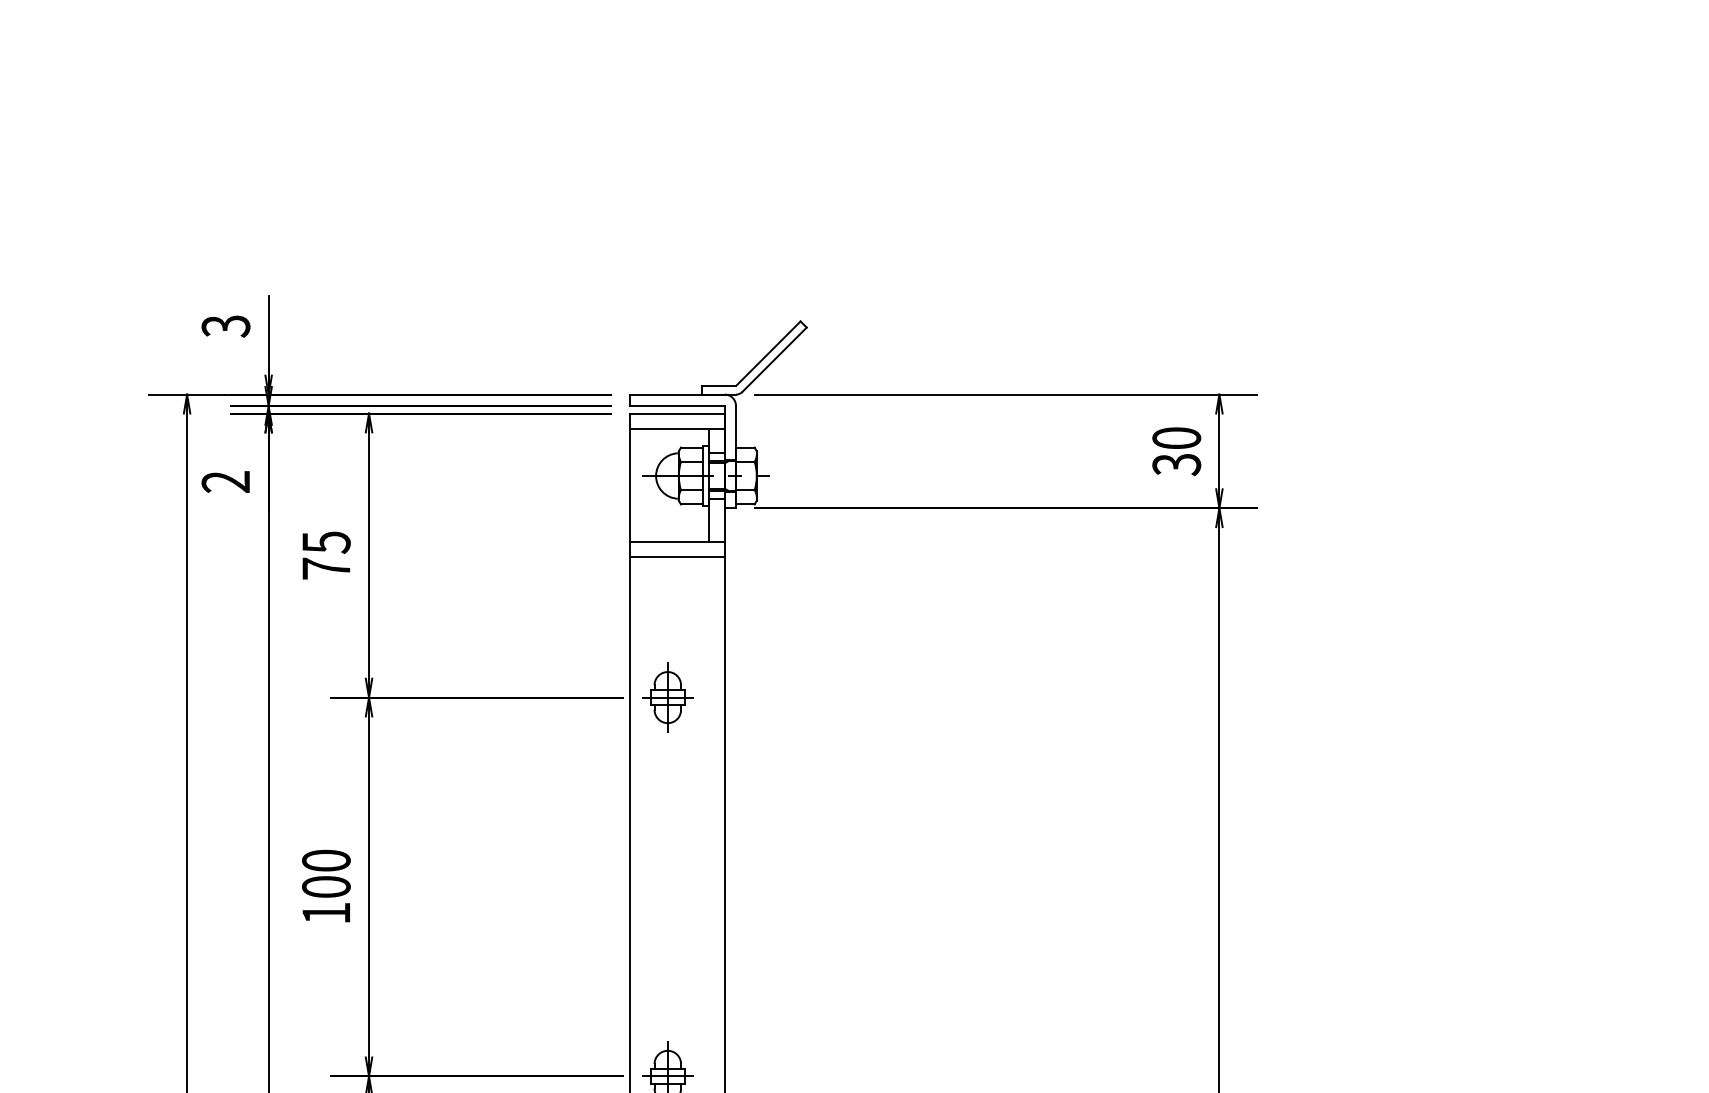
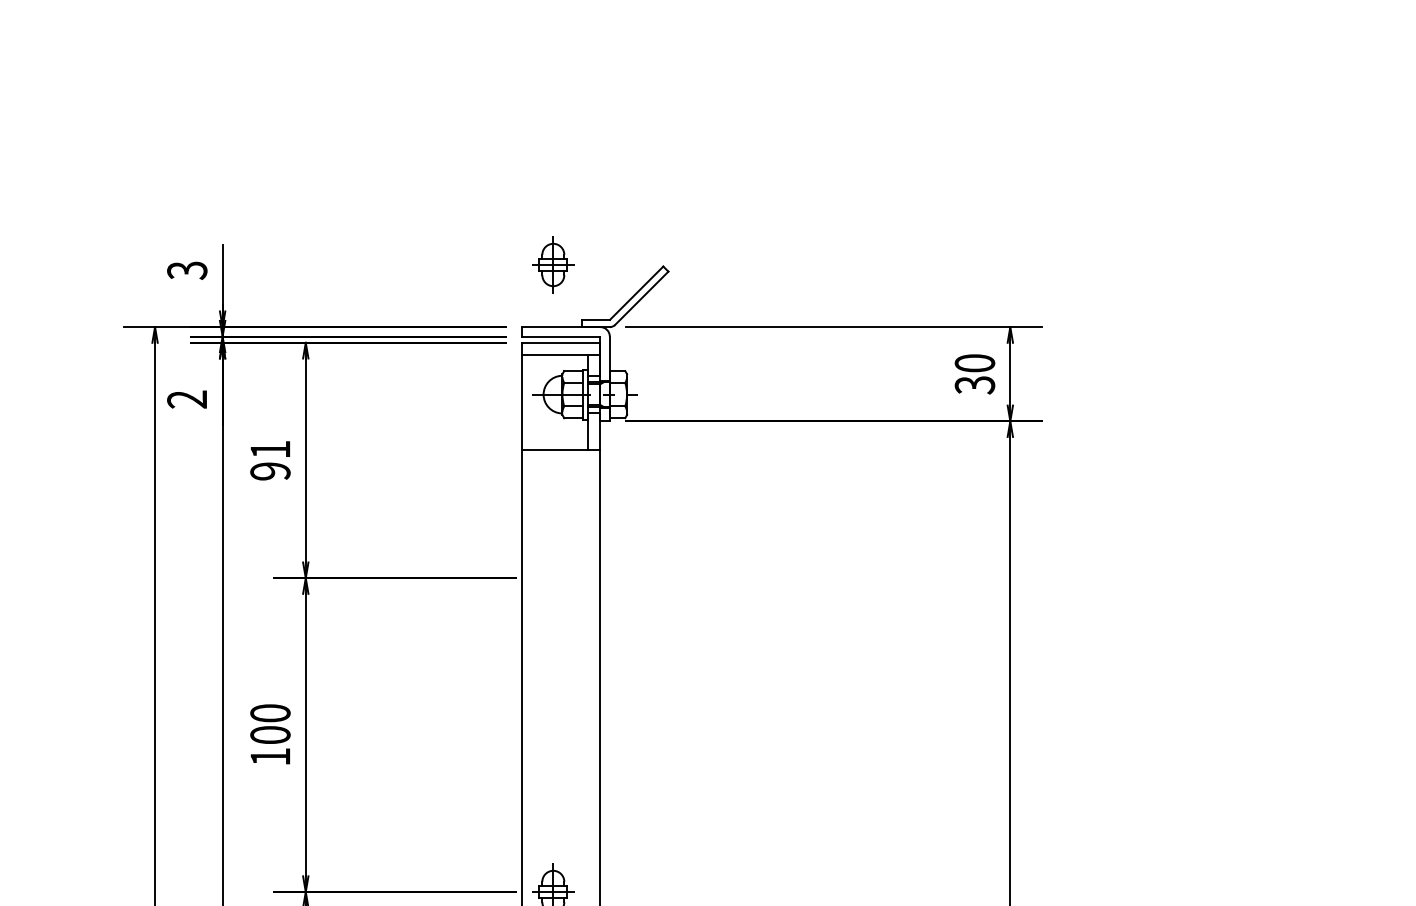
text: (326, 555) -> (270, 460), 75 -> 91
line: (676, 557) -> (560, 462), removed
part: (667, 697) -> (553, 264), moved

